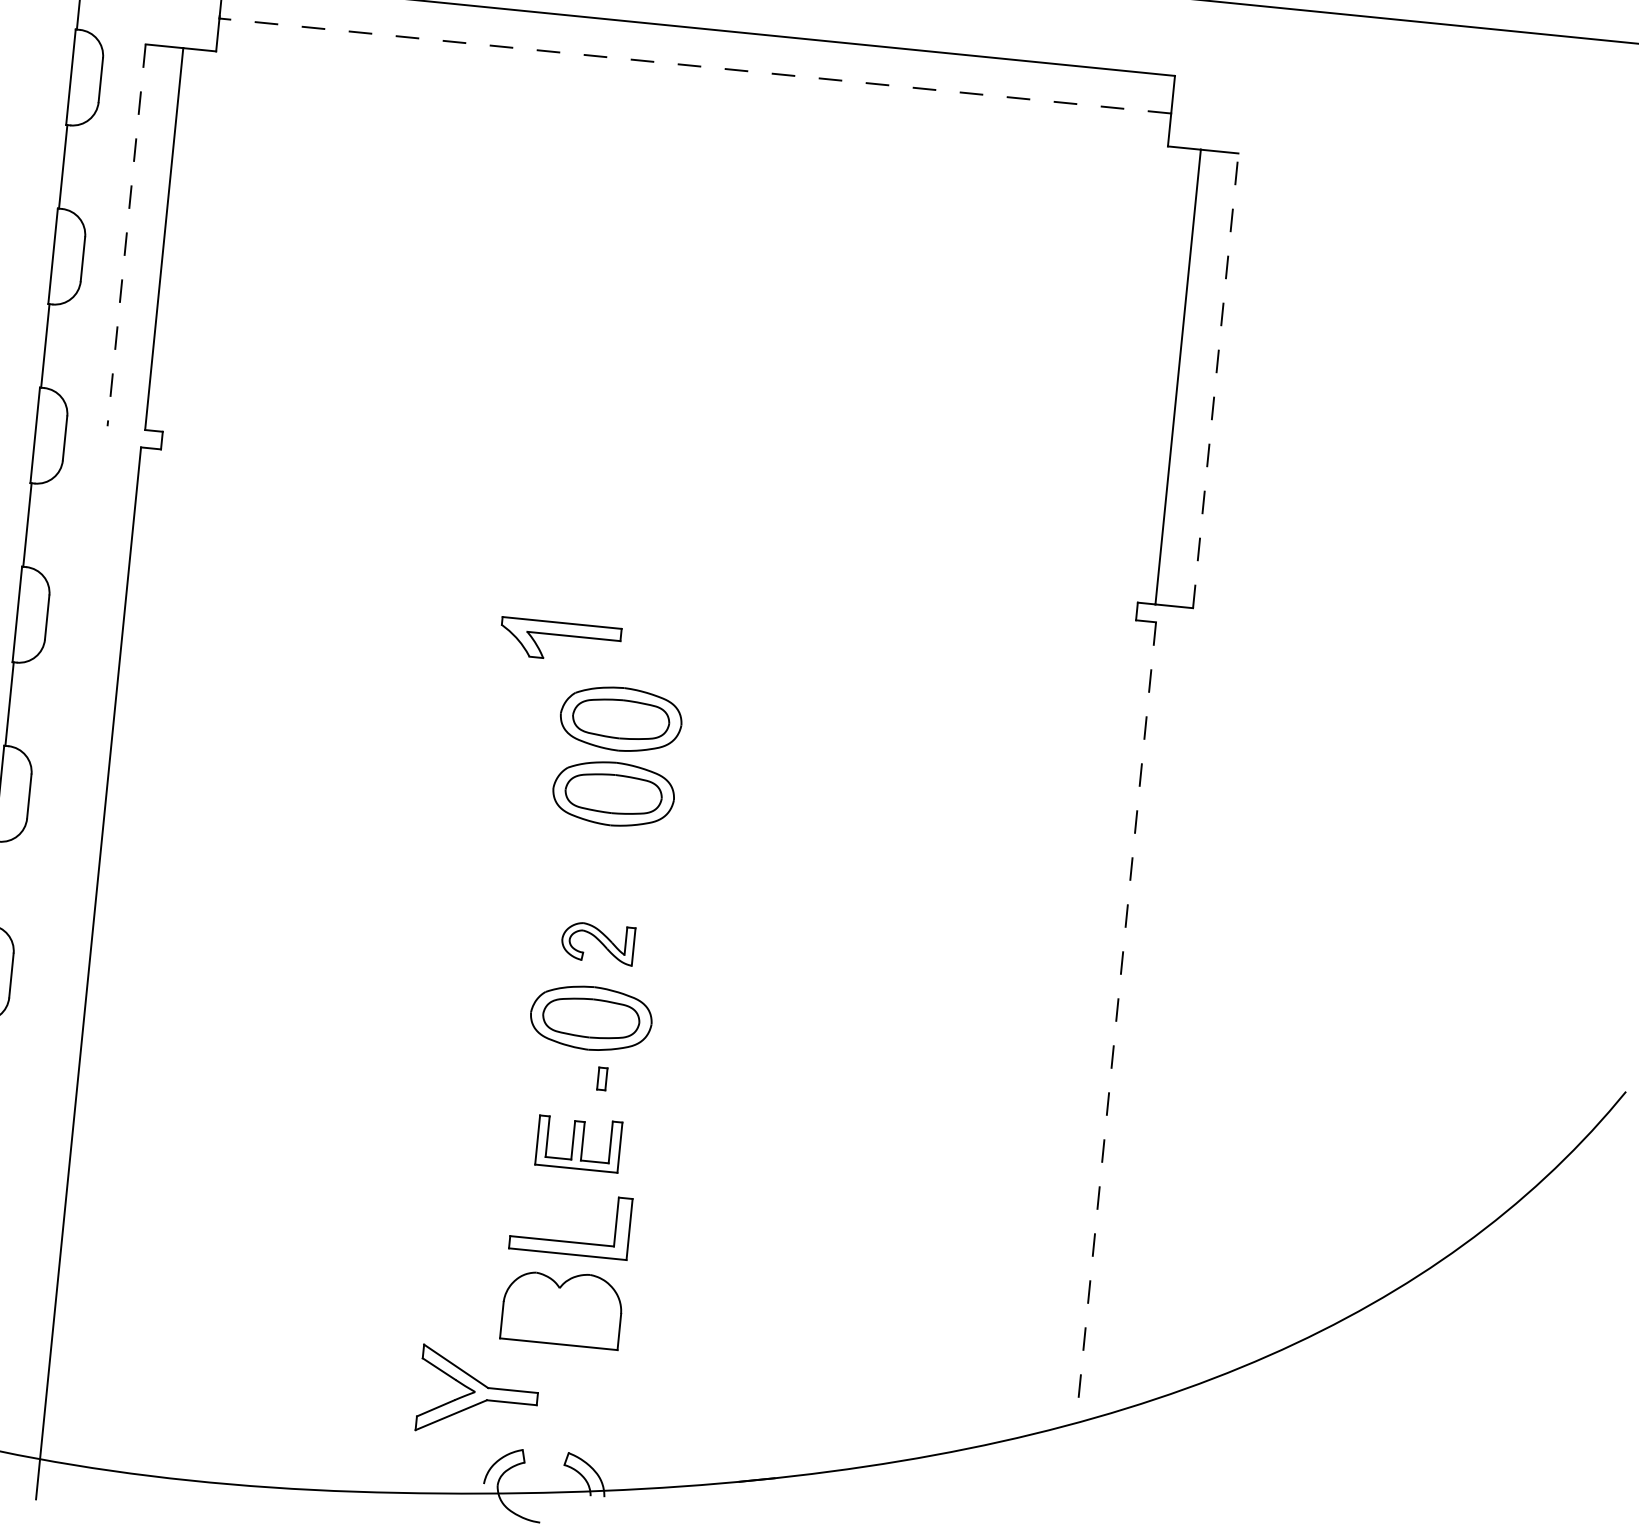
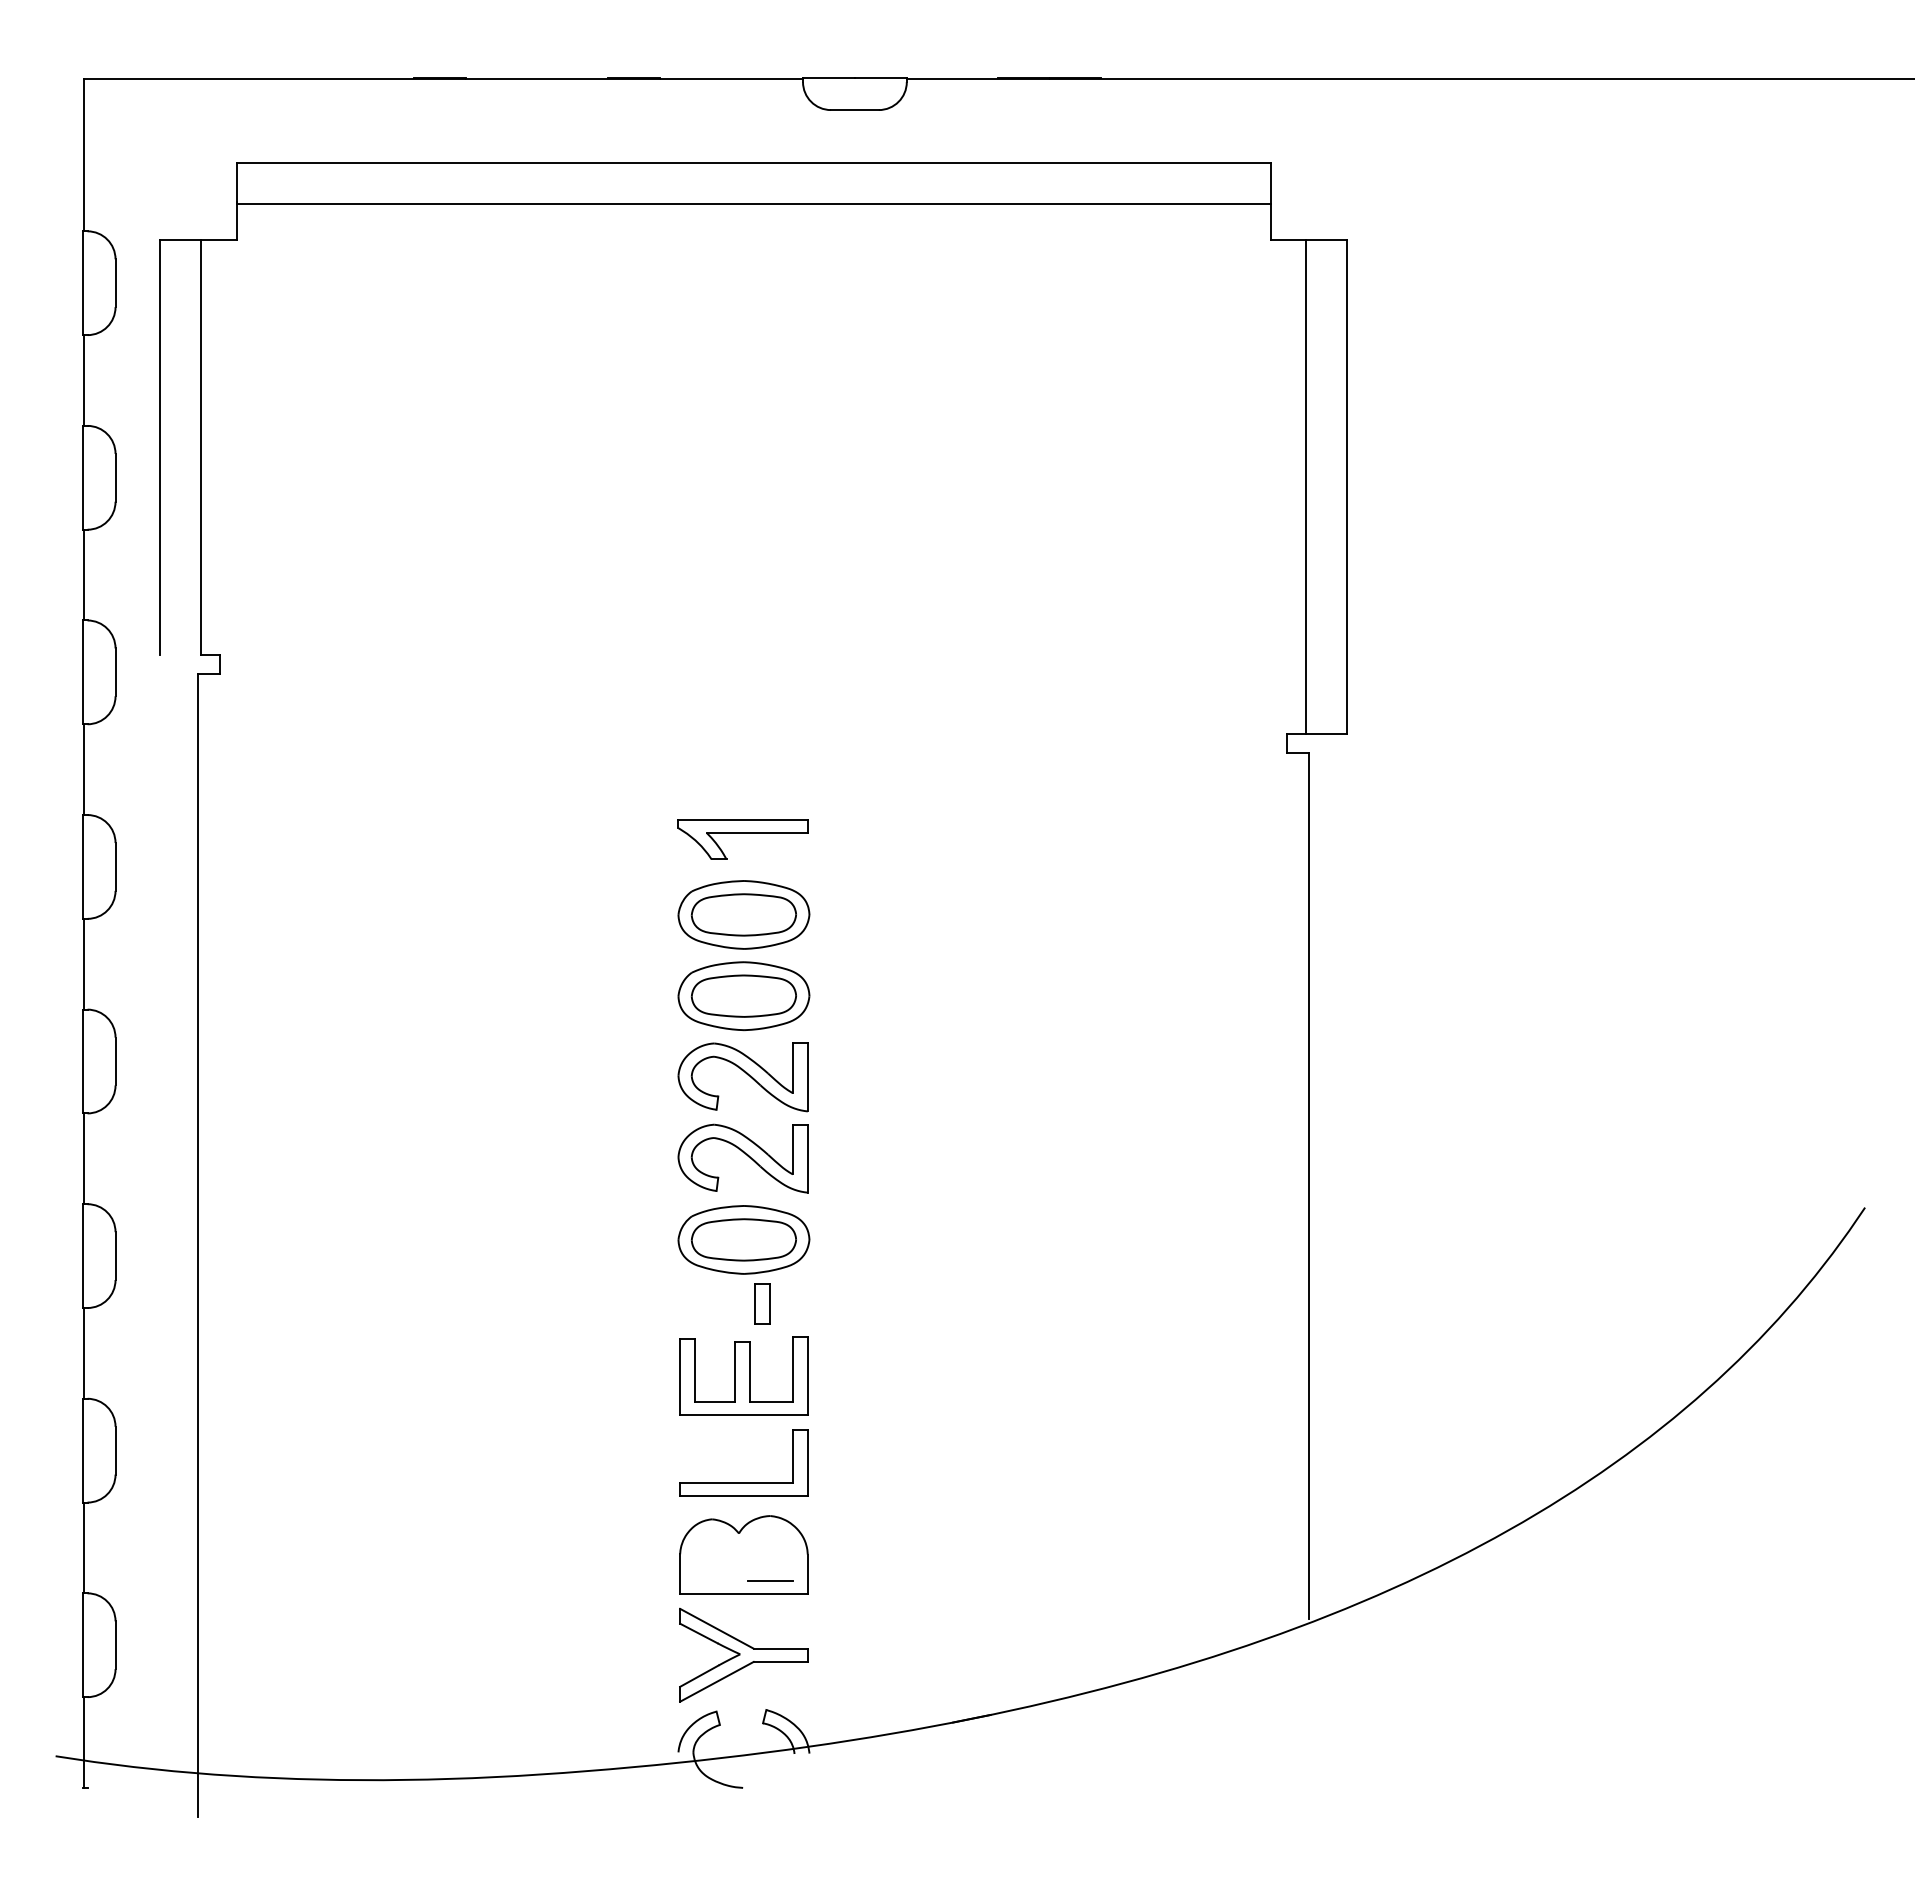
line: (695, 66) -> (753, 204), dashed -> solid
line: (126, 235) -> (159, 447), dashed -> solid
line: (1215, 380) -> (1347, 486), dashed -> solid
part: (559, 641) -> (742, 839), moved
part: (604, 868) -> (742, 1077), added
part: (597, 943) -> (742, 1158), size x1.67
line: (1116, 1021) -> (1309, 1186), dashed -> solid
part: (602, 1078) -> (762, 1303), size x1.67
part: (578, 1143) -> (743, 1375), size x1.43
line: (584, 1334) -> (770, 1580), added
part: (478, 1392) -> (743, 1654), moved

